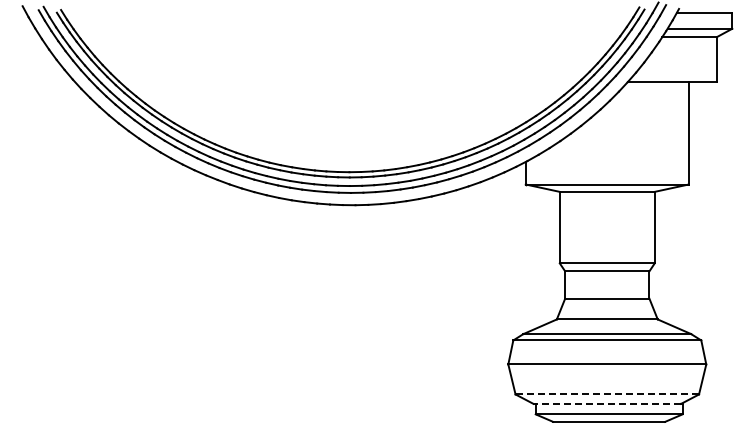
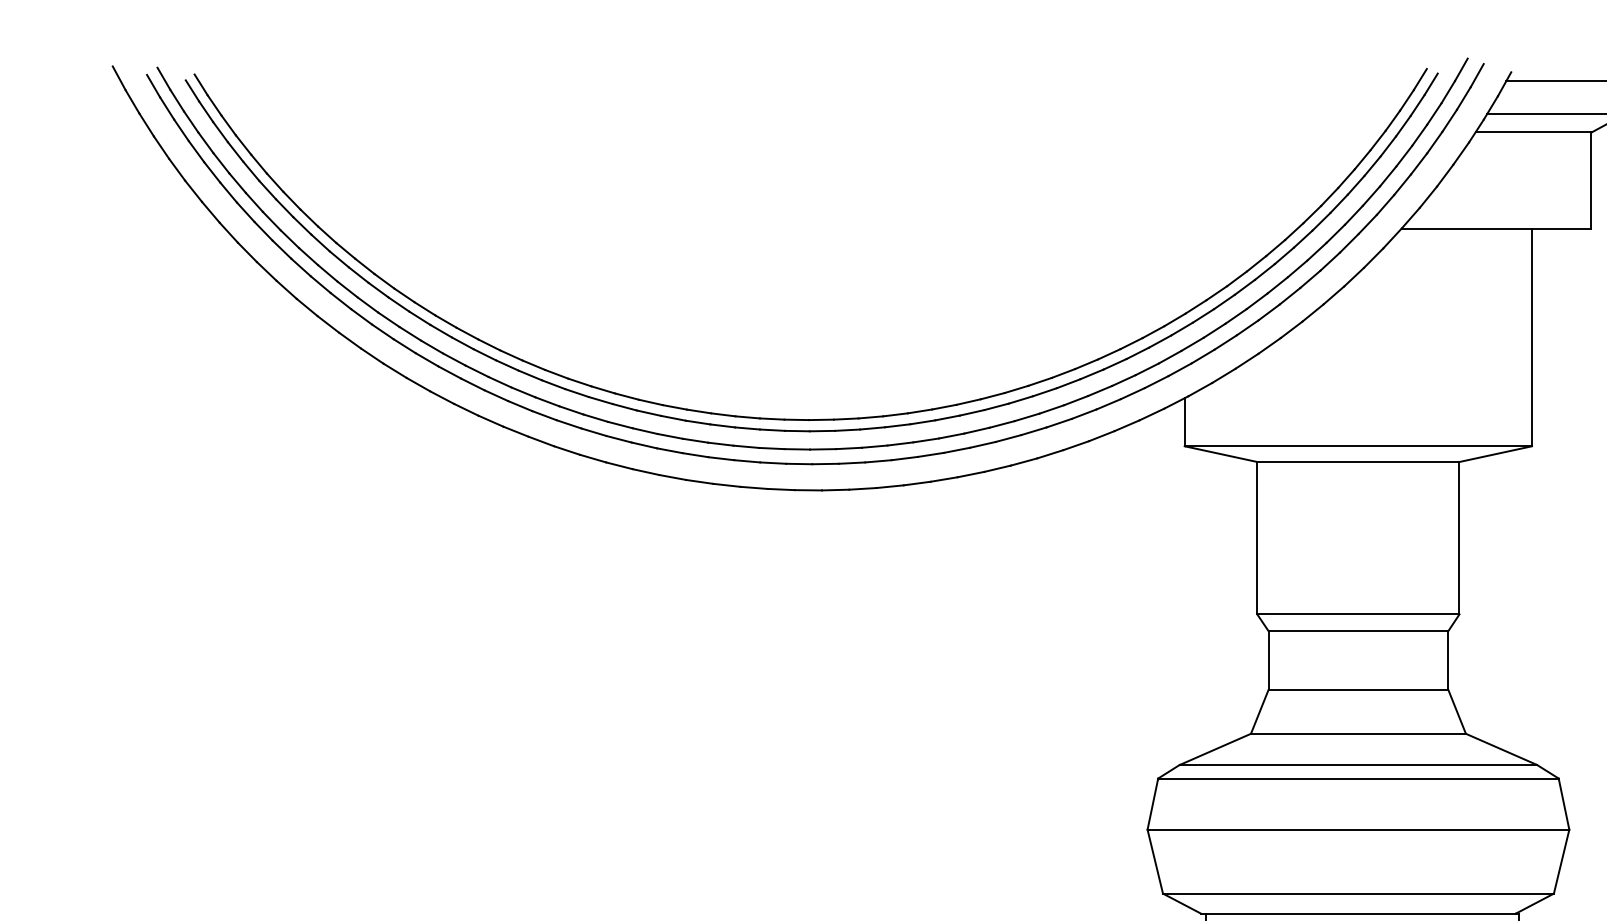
line: (607, 394) -> (1358, 893), dashed -> solid
line: (607, 403) -> (1358, 912), dashed -> solid

